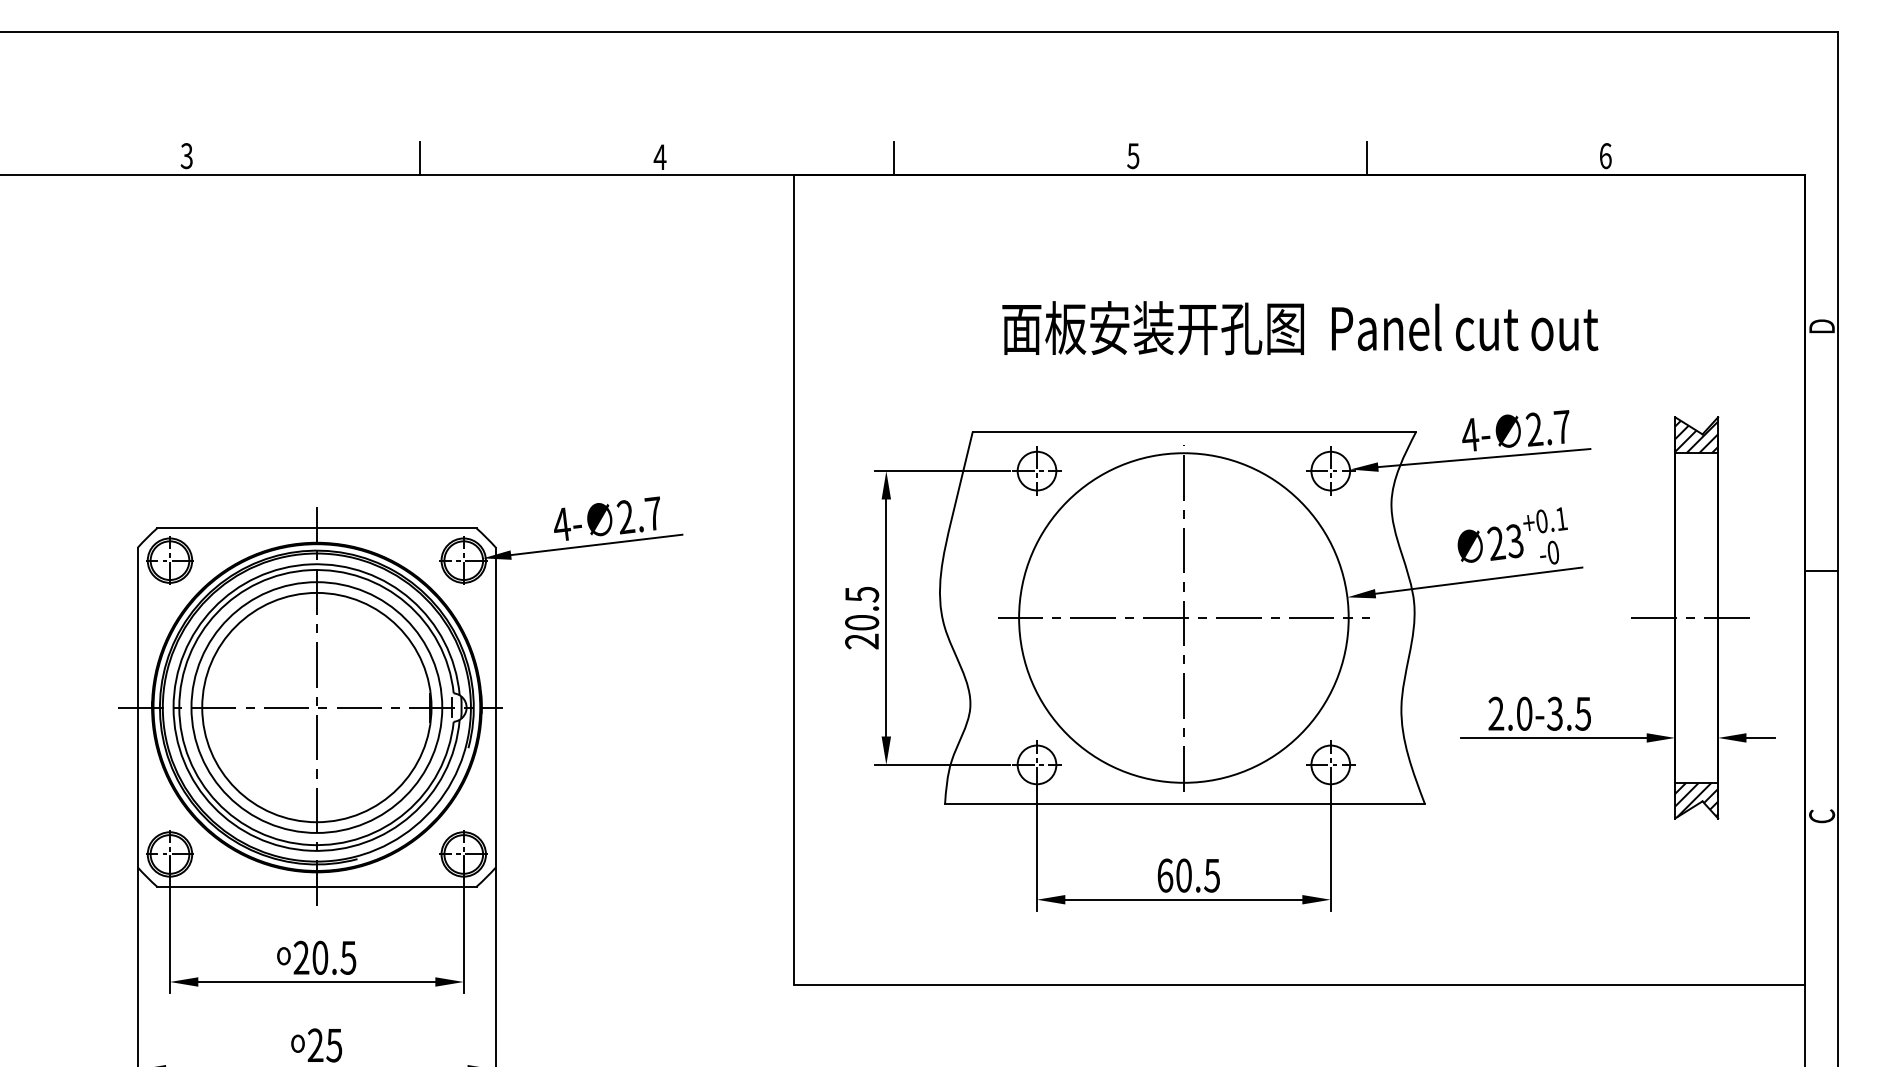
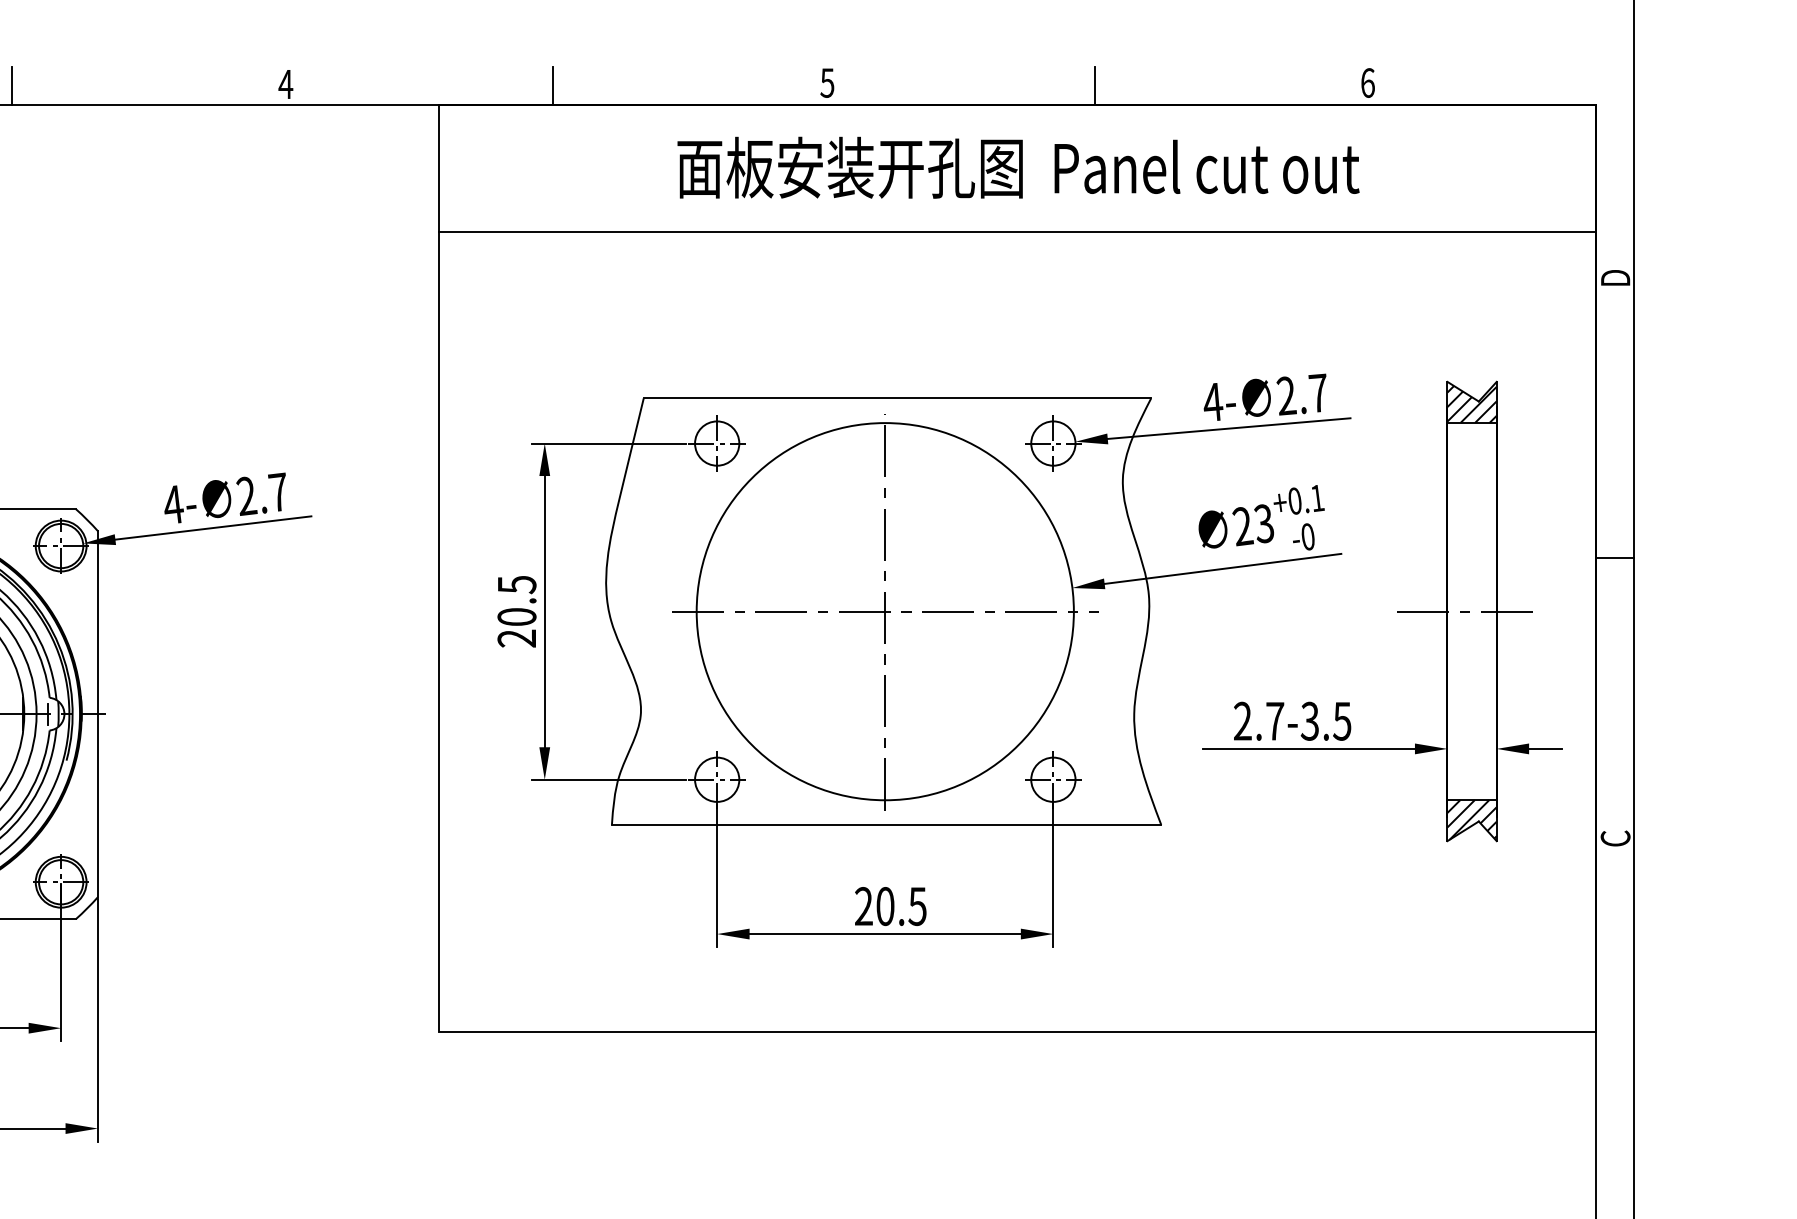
line: (1299, 286) -> (1017, 232), added
text: (1300, 328) -> (1018, 168), moved
text: (1524, 713) -> (1275, 720), 2.0-3.5 -> 2.7-3.5
text: (1165, 875) -> (864, 906), 60.5 -> 20.5

